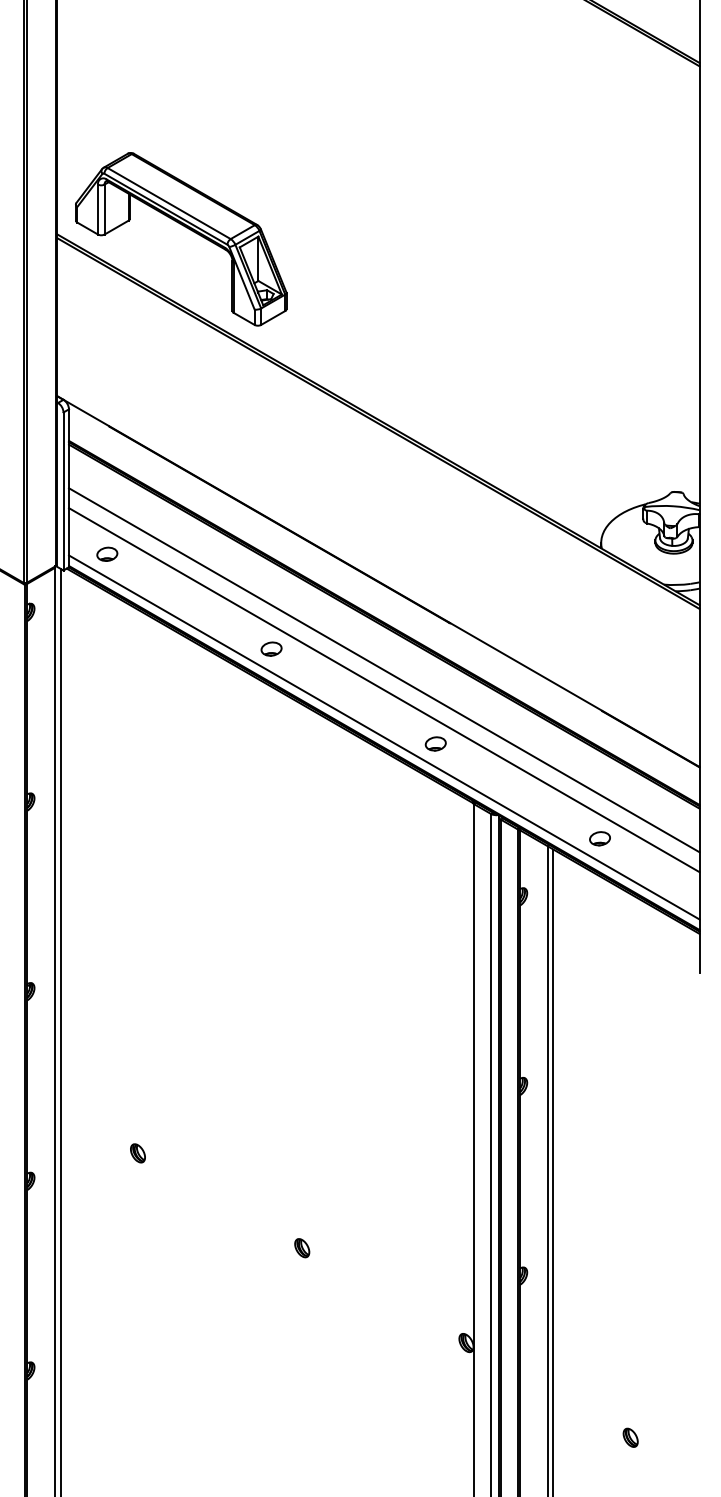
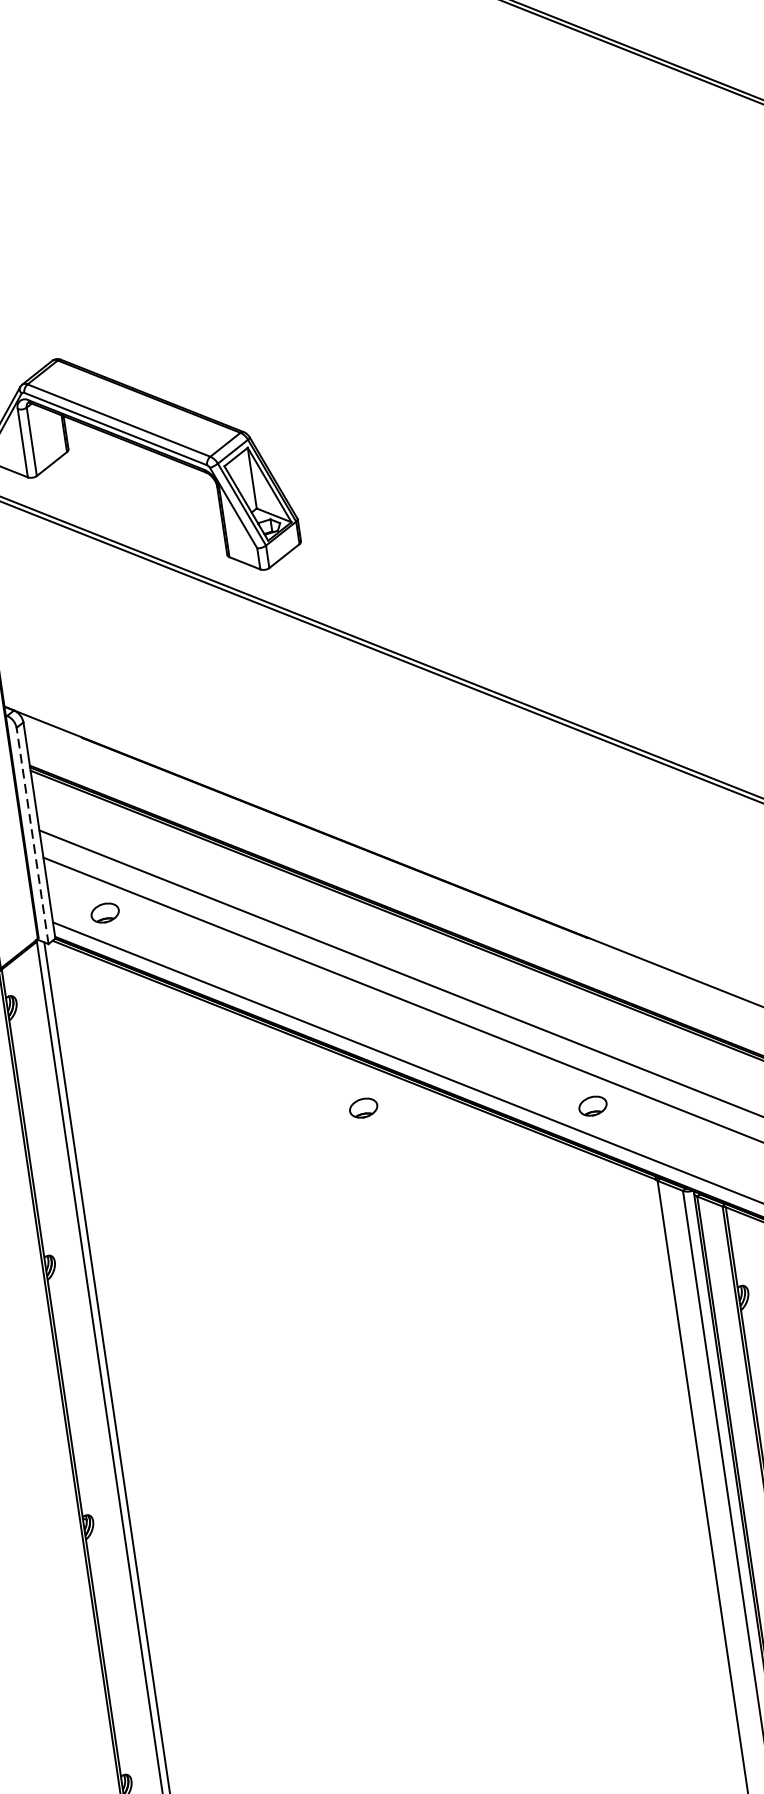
line: (63, 491) -> (32, 835), solid -> dashed
part: (271, 648) -> (363, 1107), moved
part: (137, 1153) -> (267, 1726), removed

